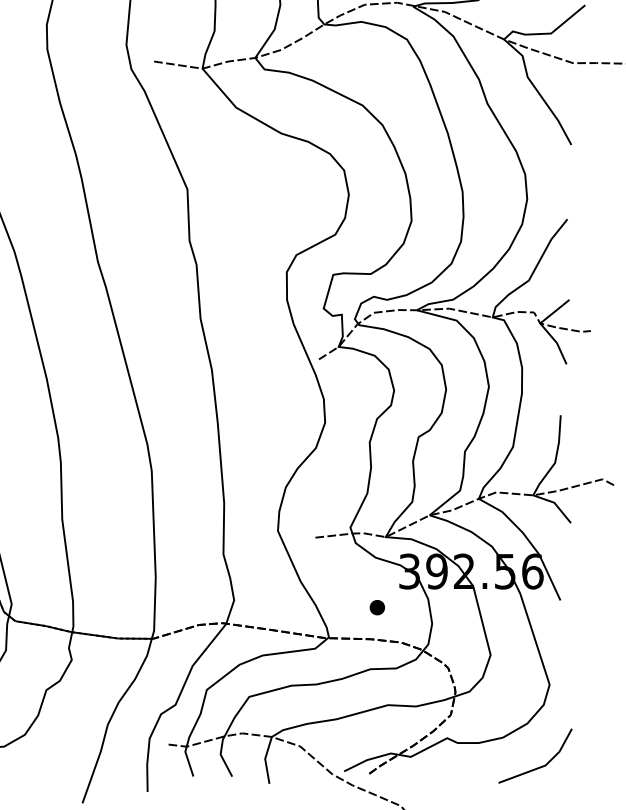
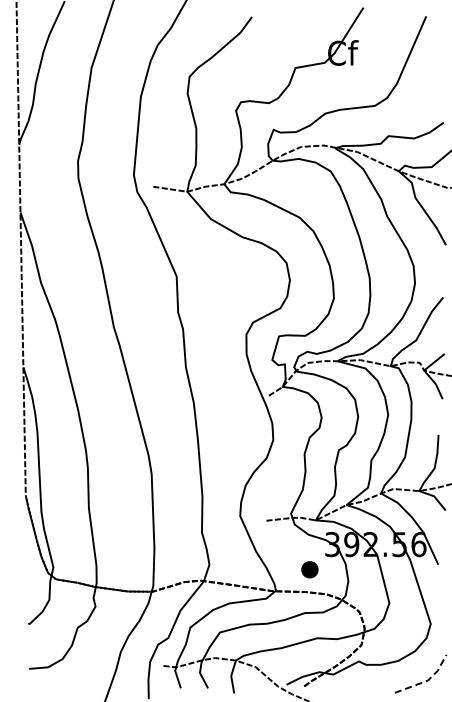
part: (376, 607) -> (309, 569), size x1.6
line: (544, 765) -> (427, 680), solid -> dashed

